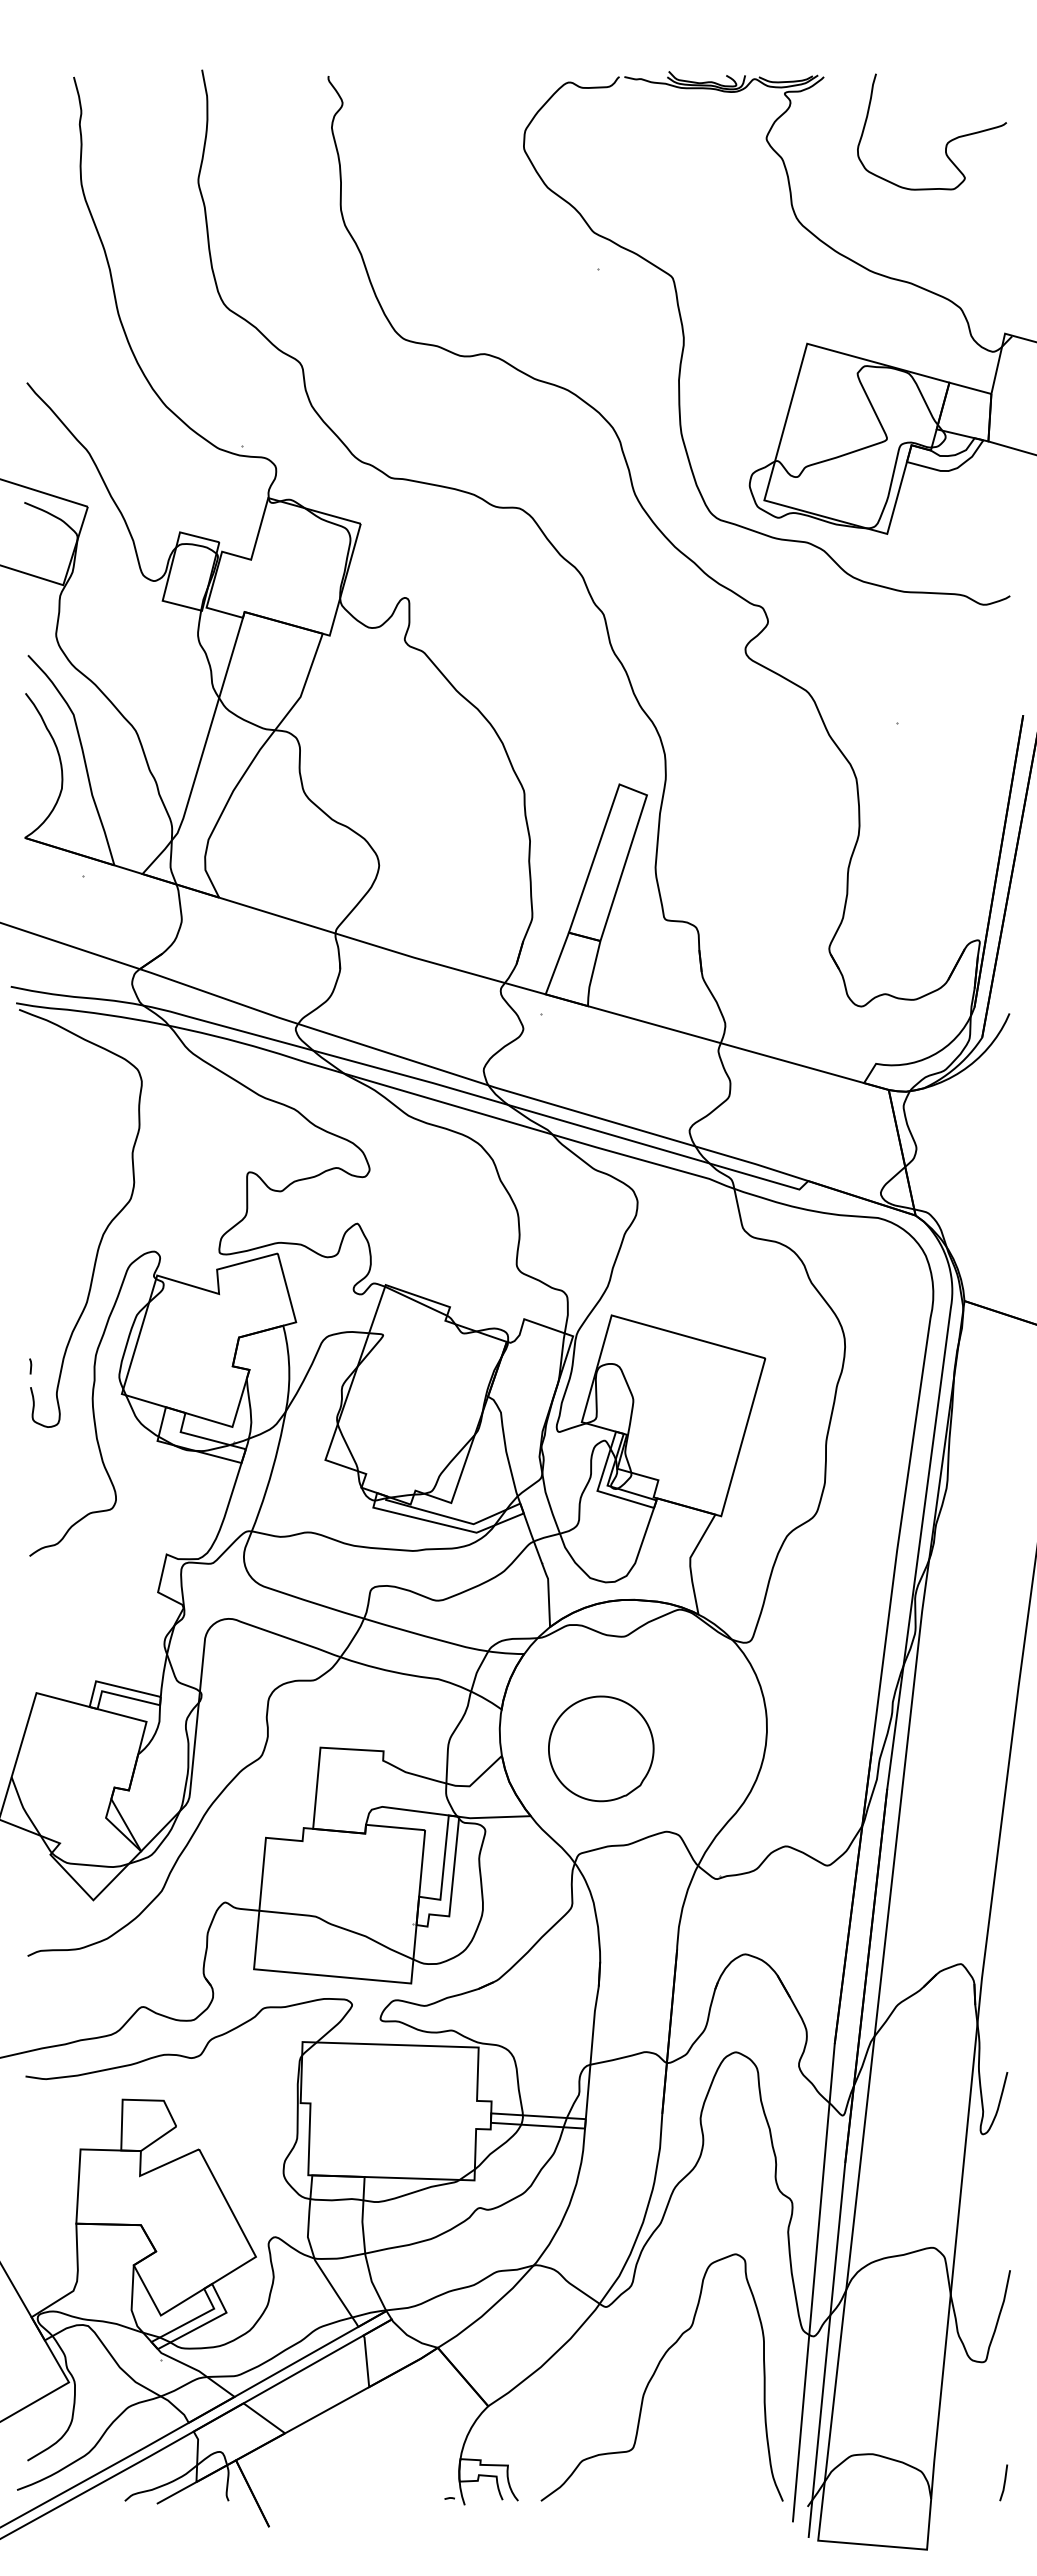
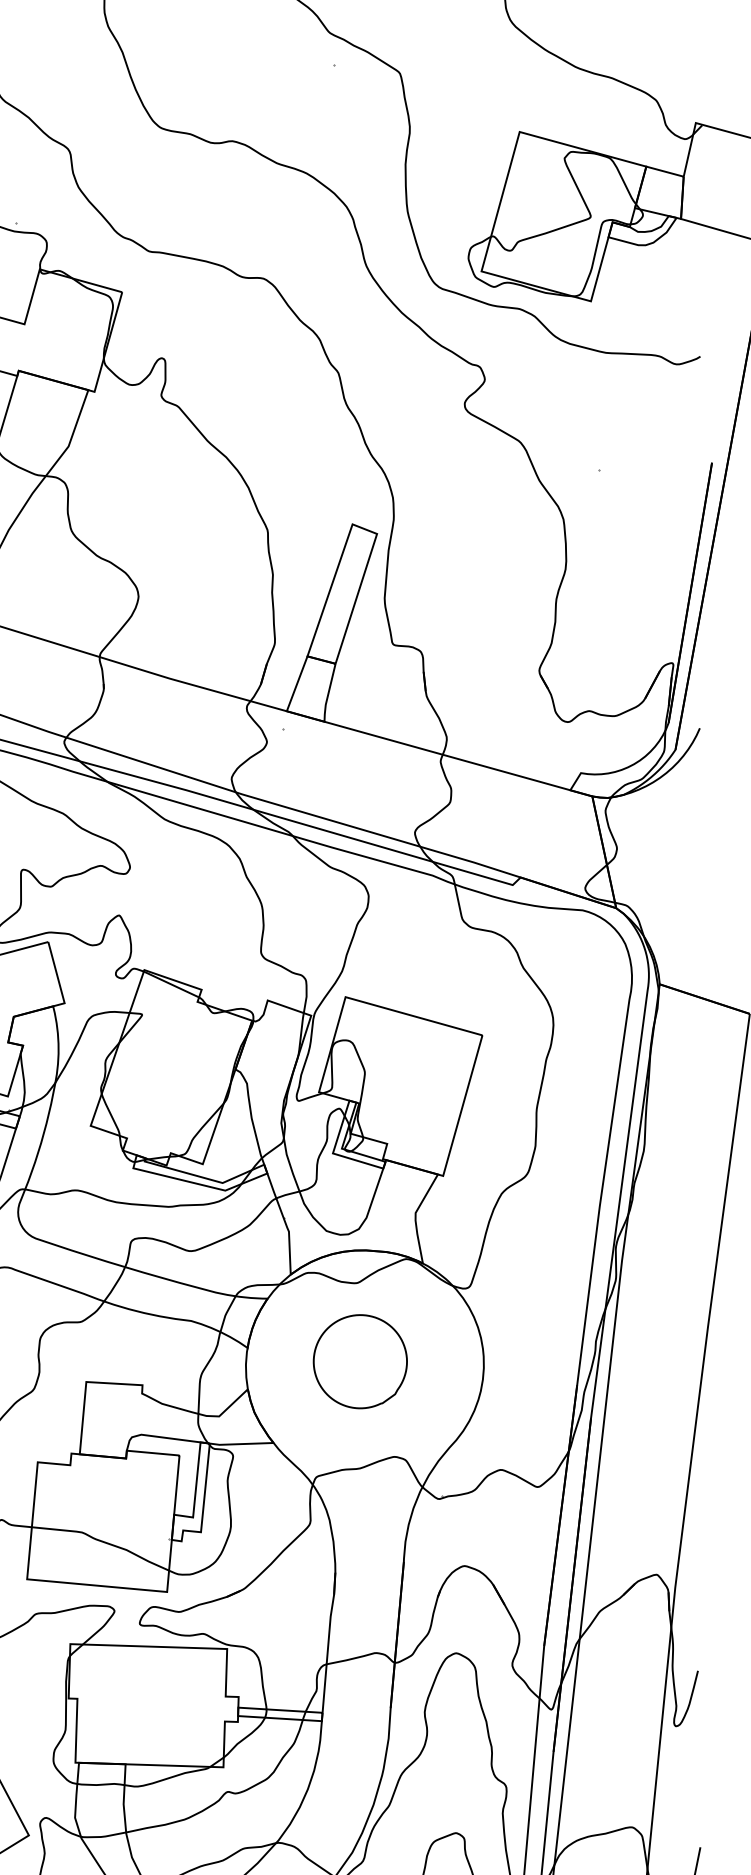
part: (601, 1748) -> (360, 1361), moved

